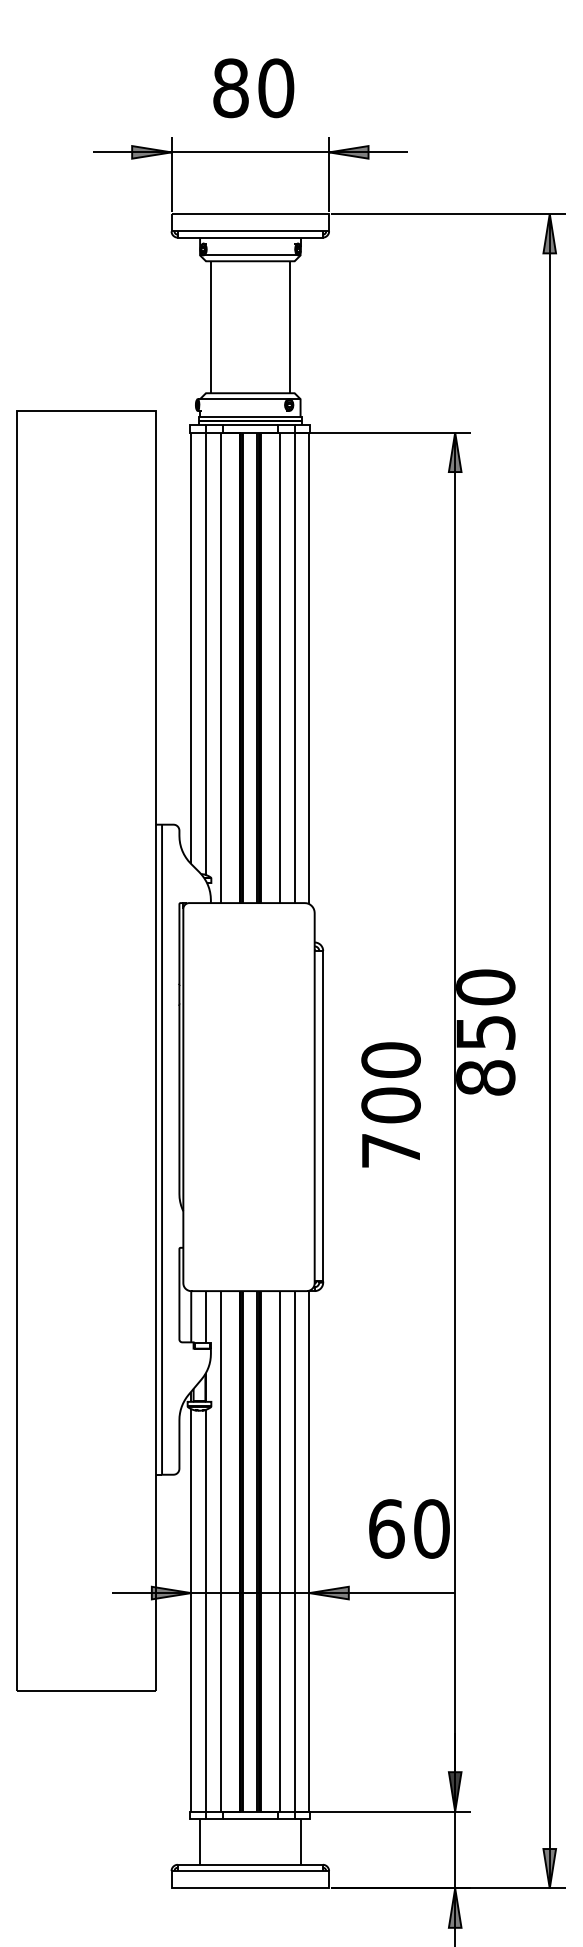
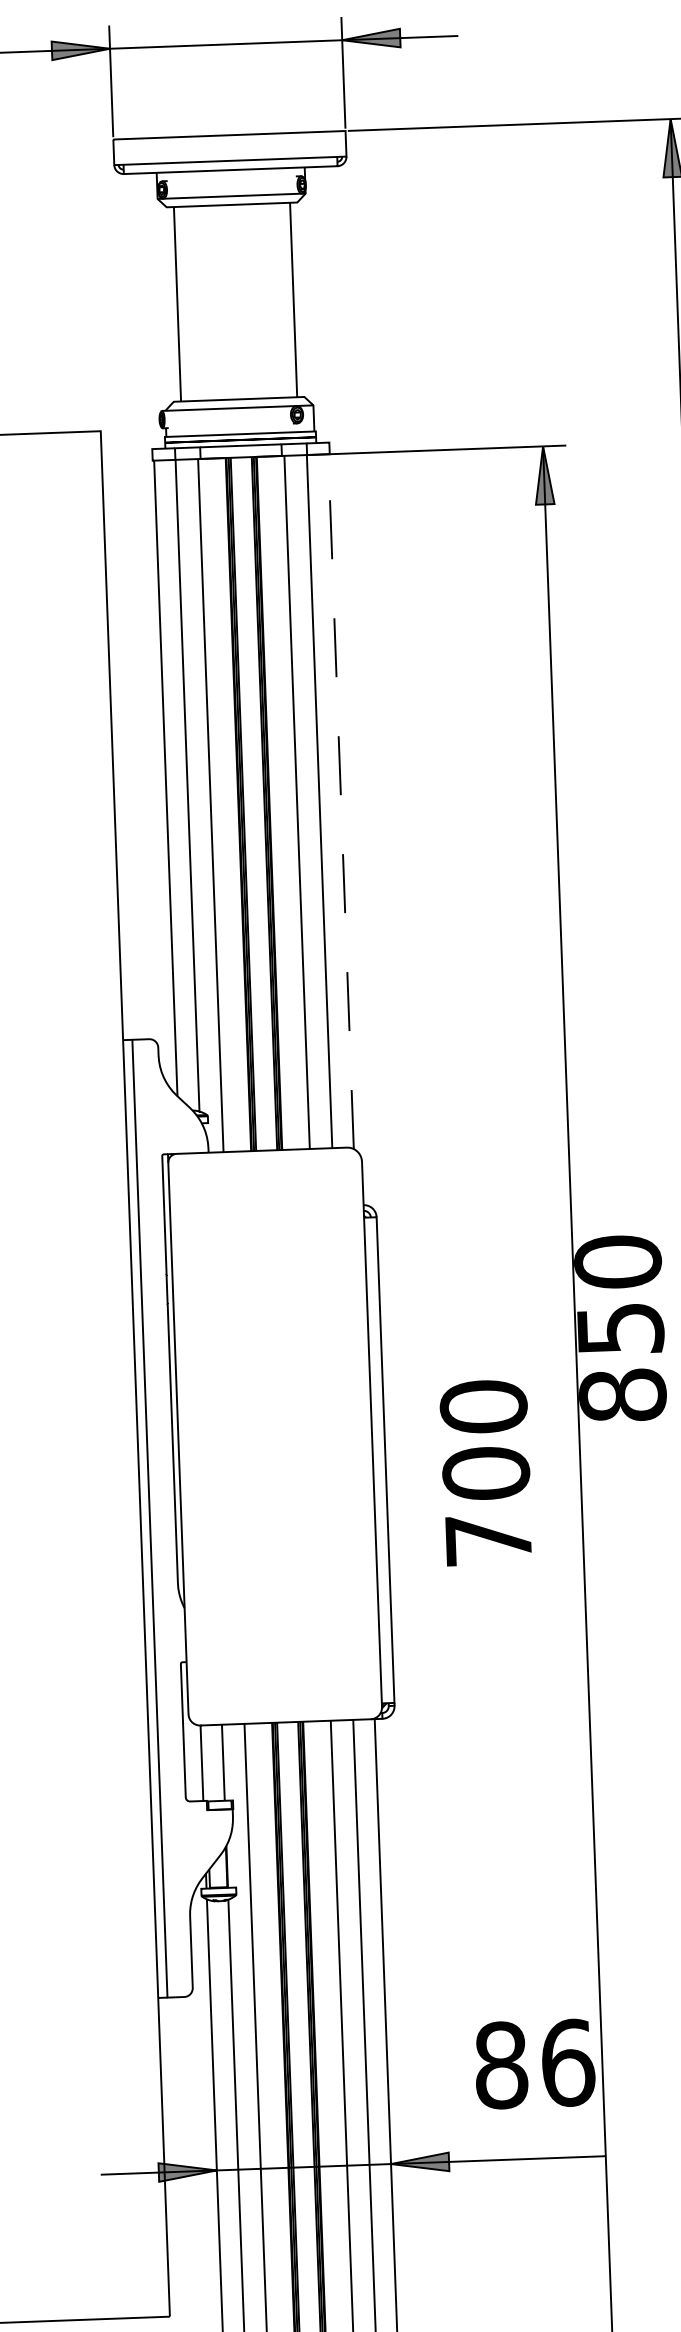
line: (309, 668) -> (341, 801), solid -> dashed
text: (390, 1104) -> (485, 1472), moved
text: (409, 1528) -> (534, 2063), 60 -> 86

